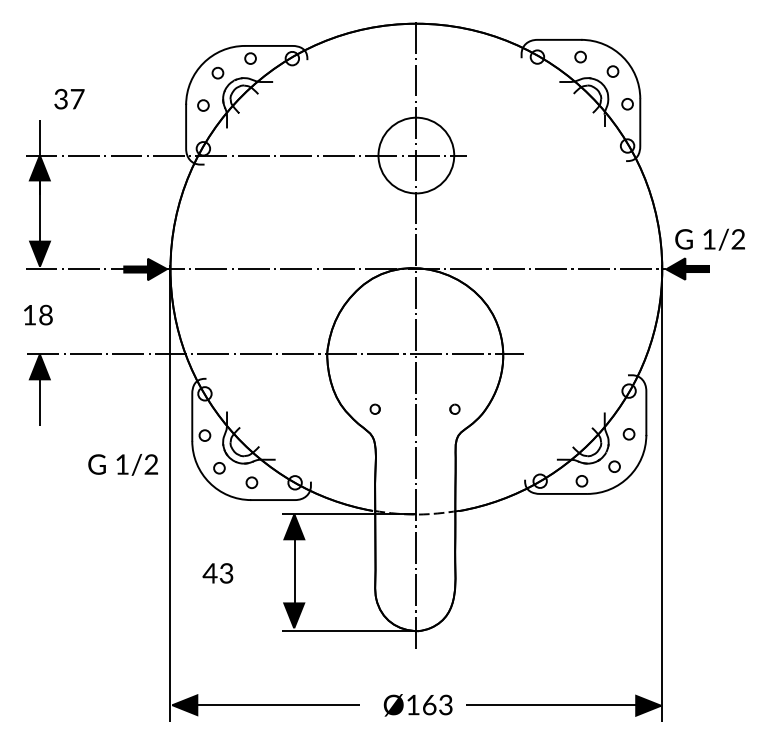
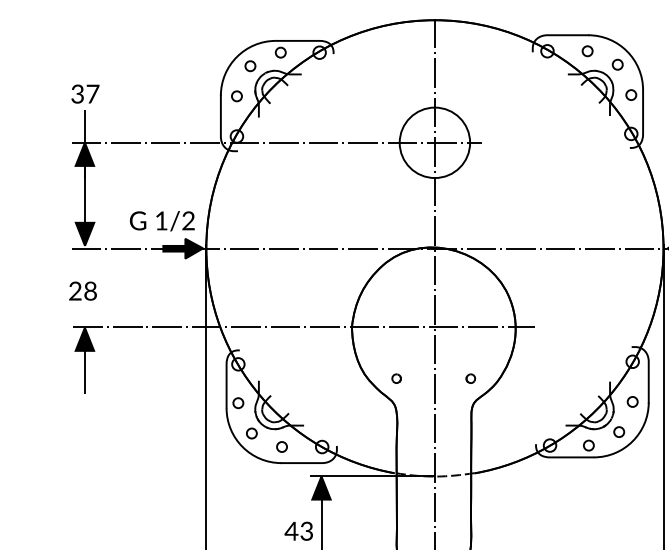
text: (69, 99) -> (85, 94), moved
text: (29, 314) -> (75, 290), 18 -> 28
text: (122, 464) -> (161, 220), moved
text: (217, 573) -> (298, 531), moved

